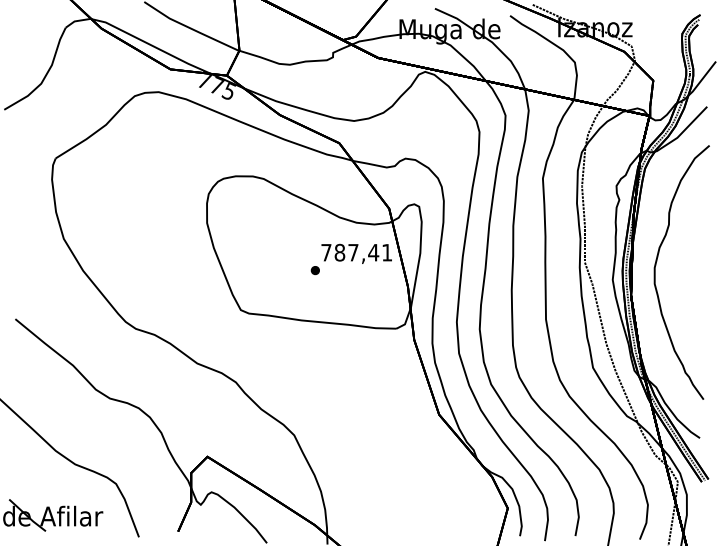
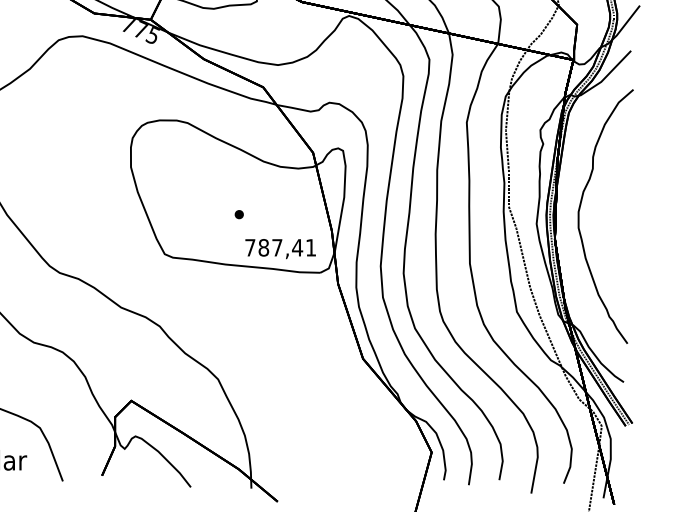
text: (356, 253) -> (280, 248), moved

